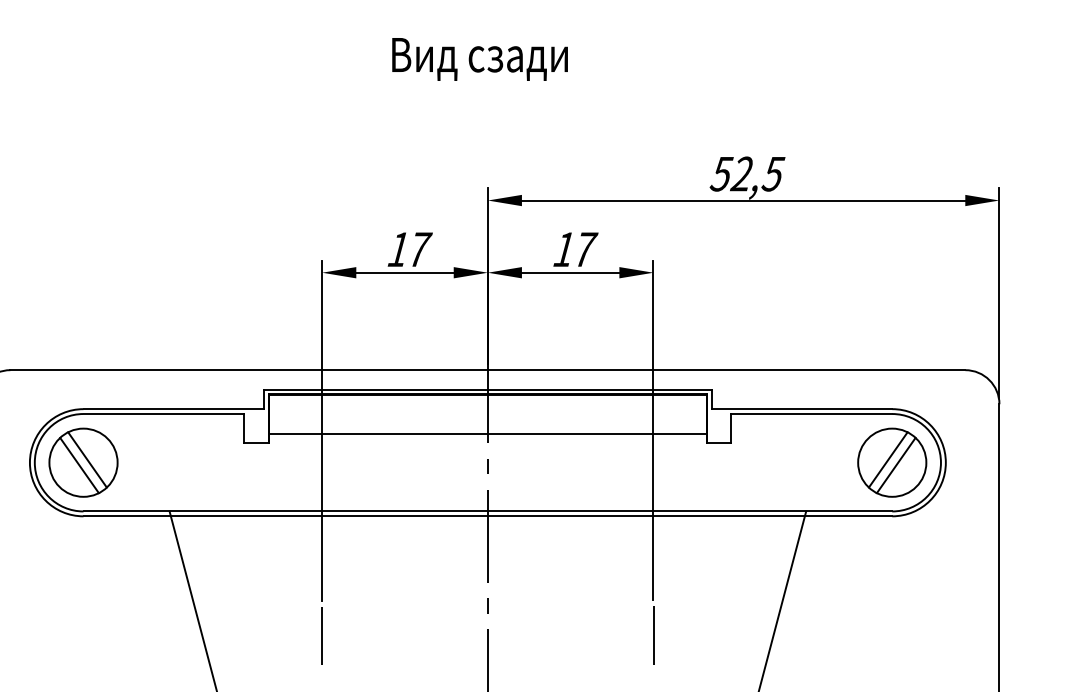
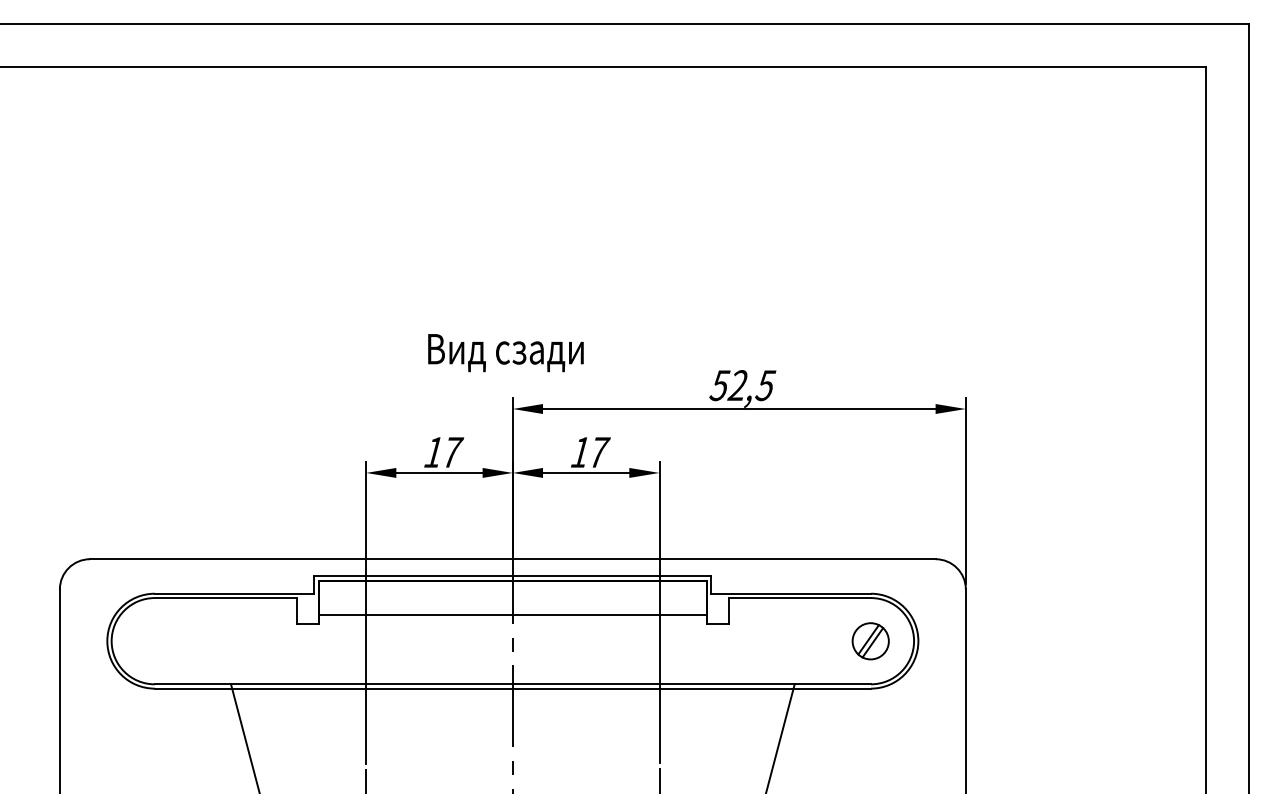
text: (479, 59) -> (505, 353), moved
part: (83, 463) -> (154, 641), removed
part: (891, 463) -> (870, 641), size x0.6

